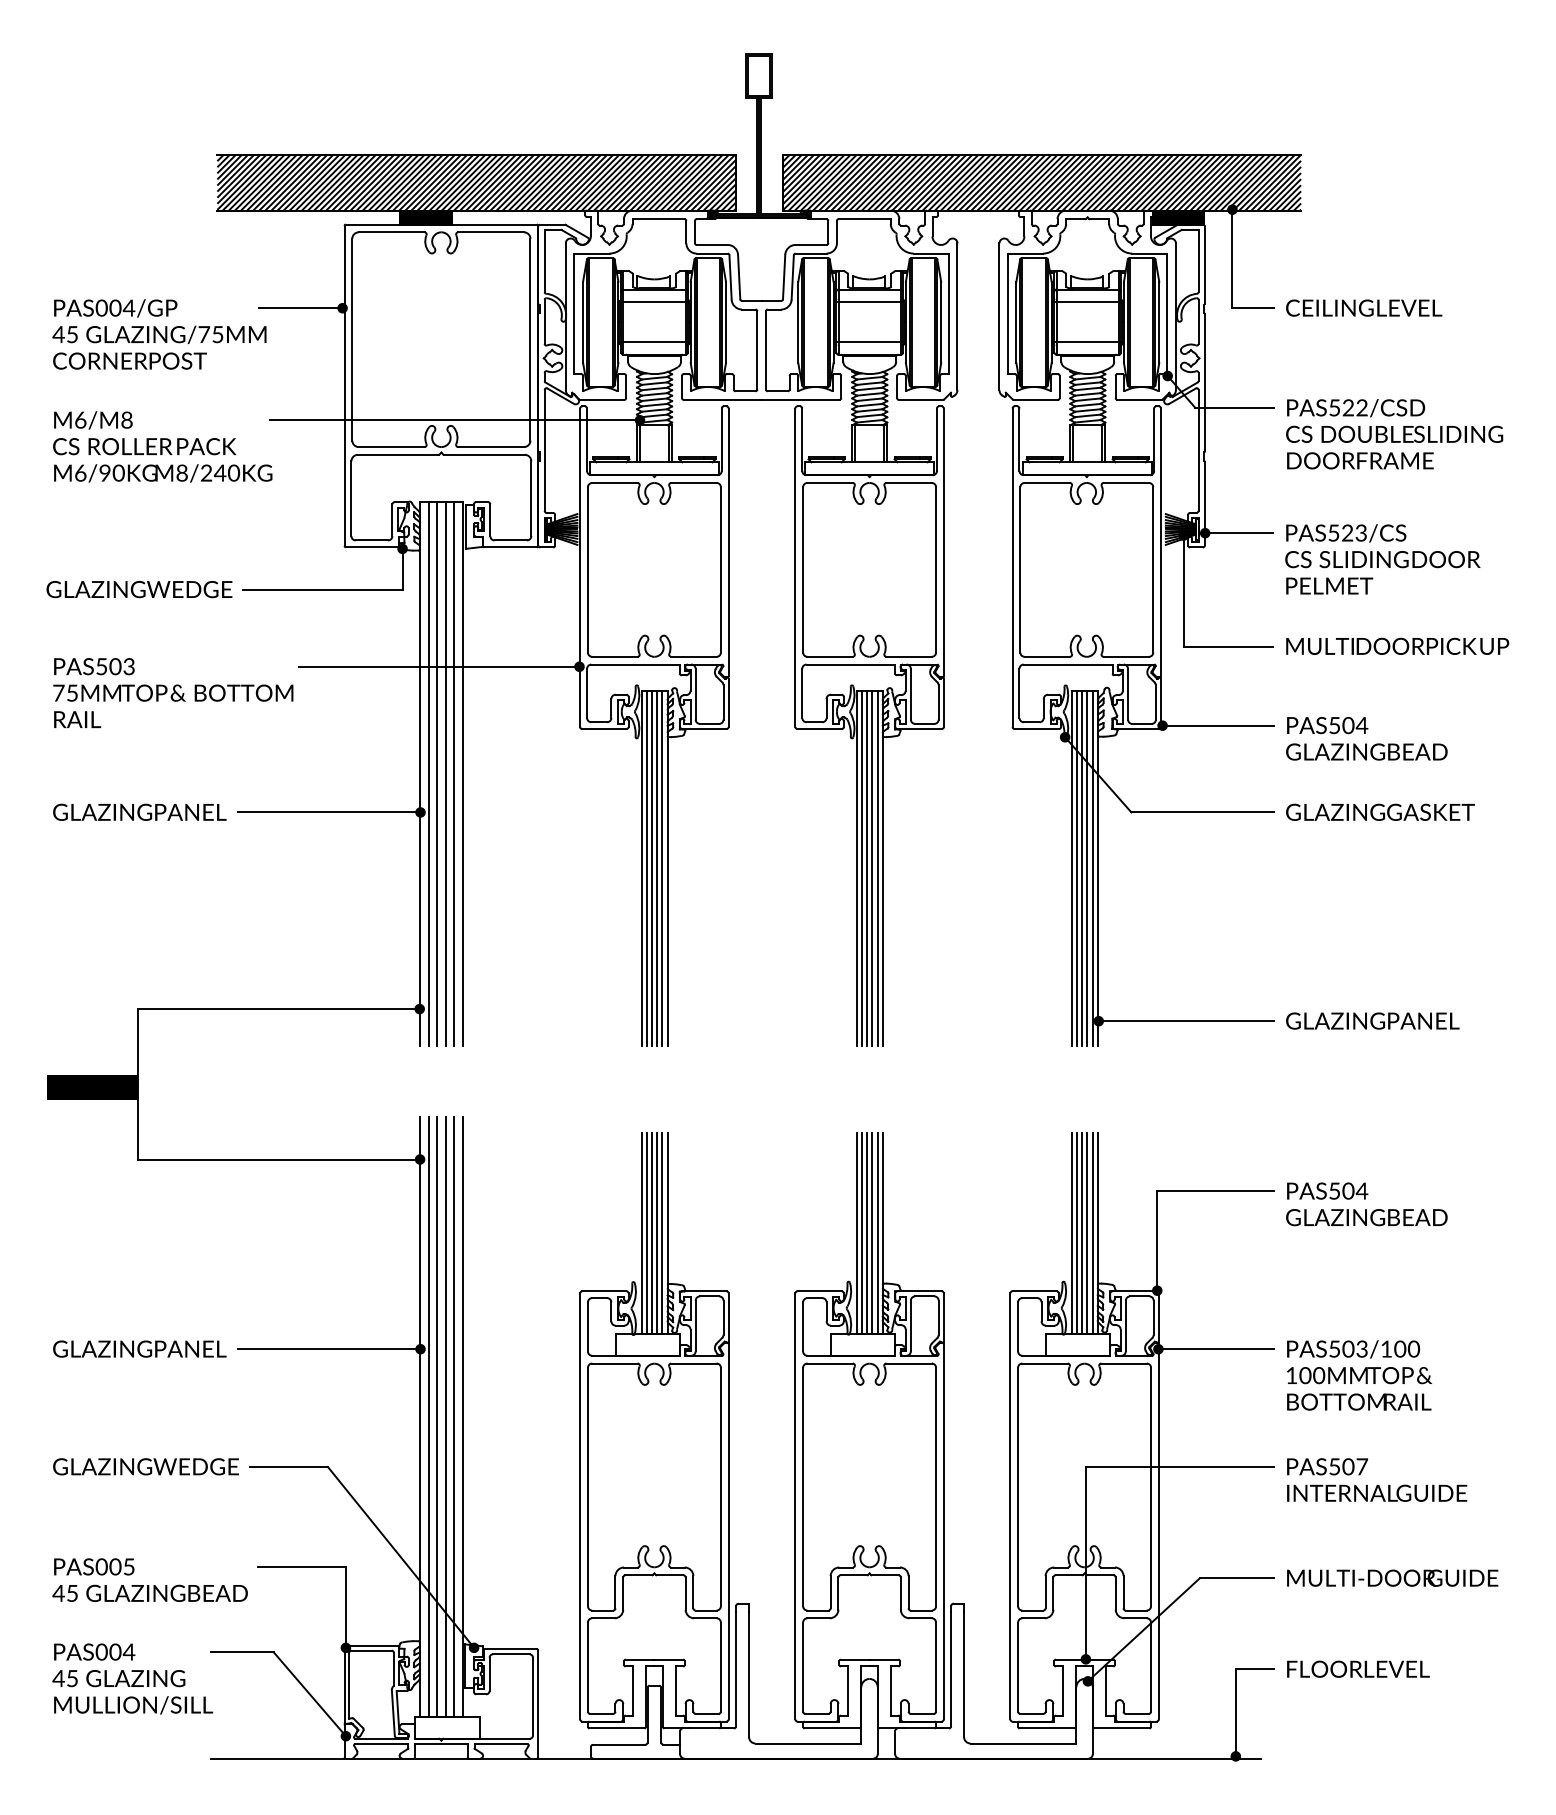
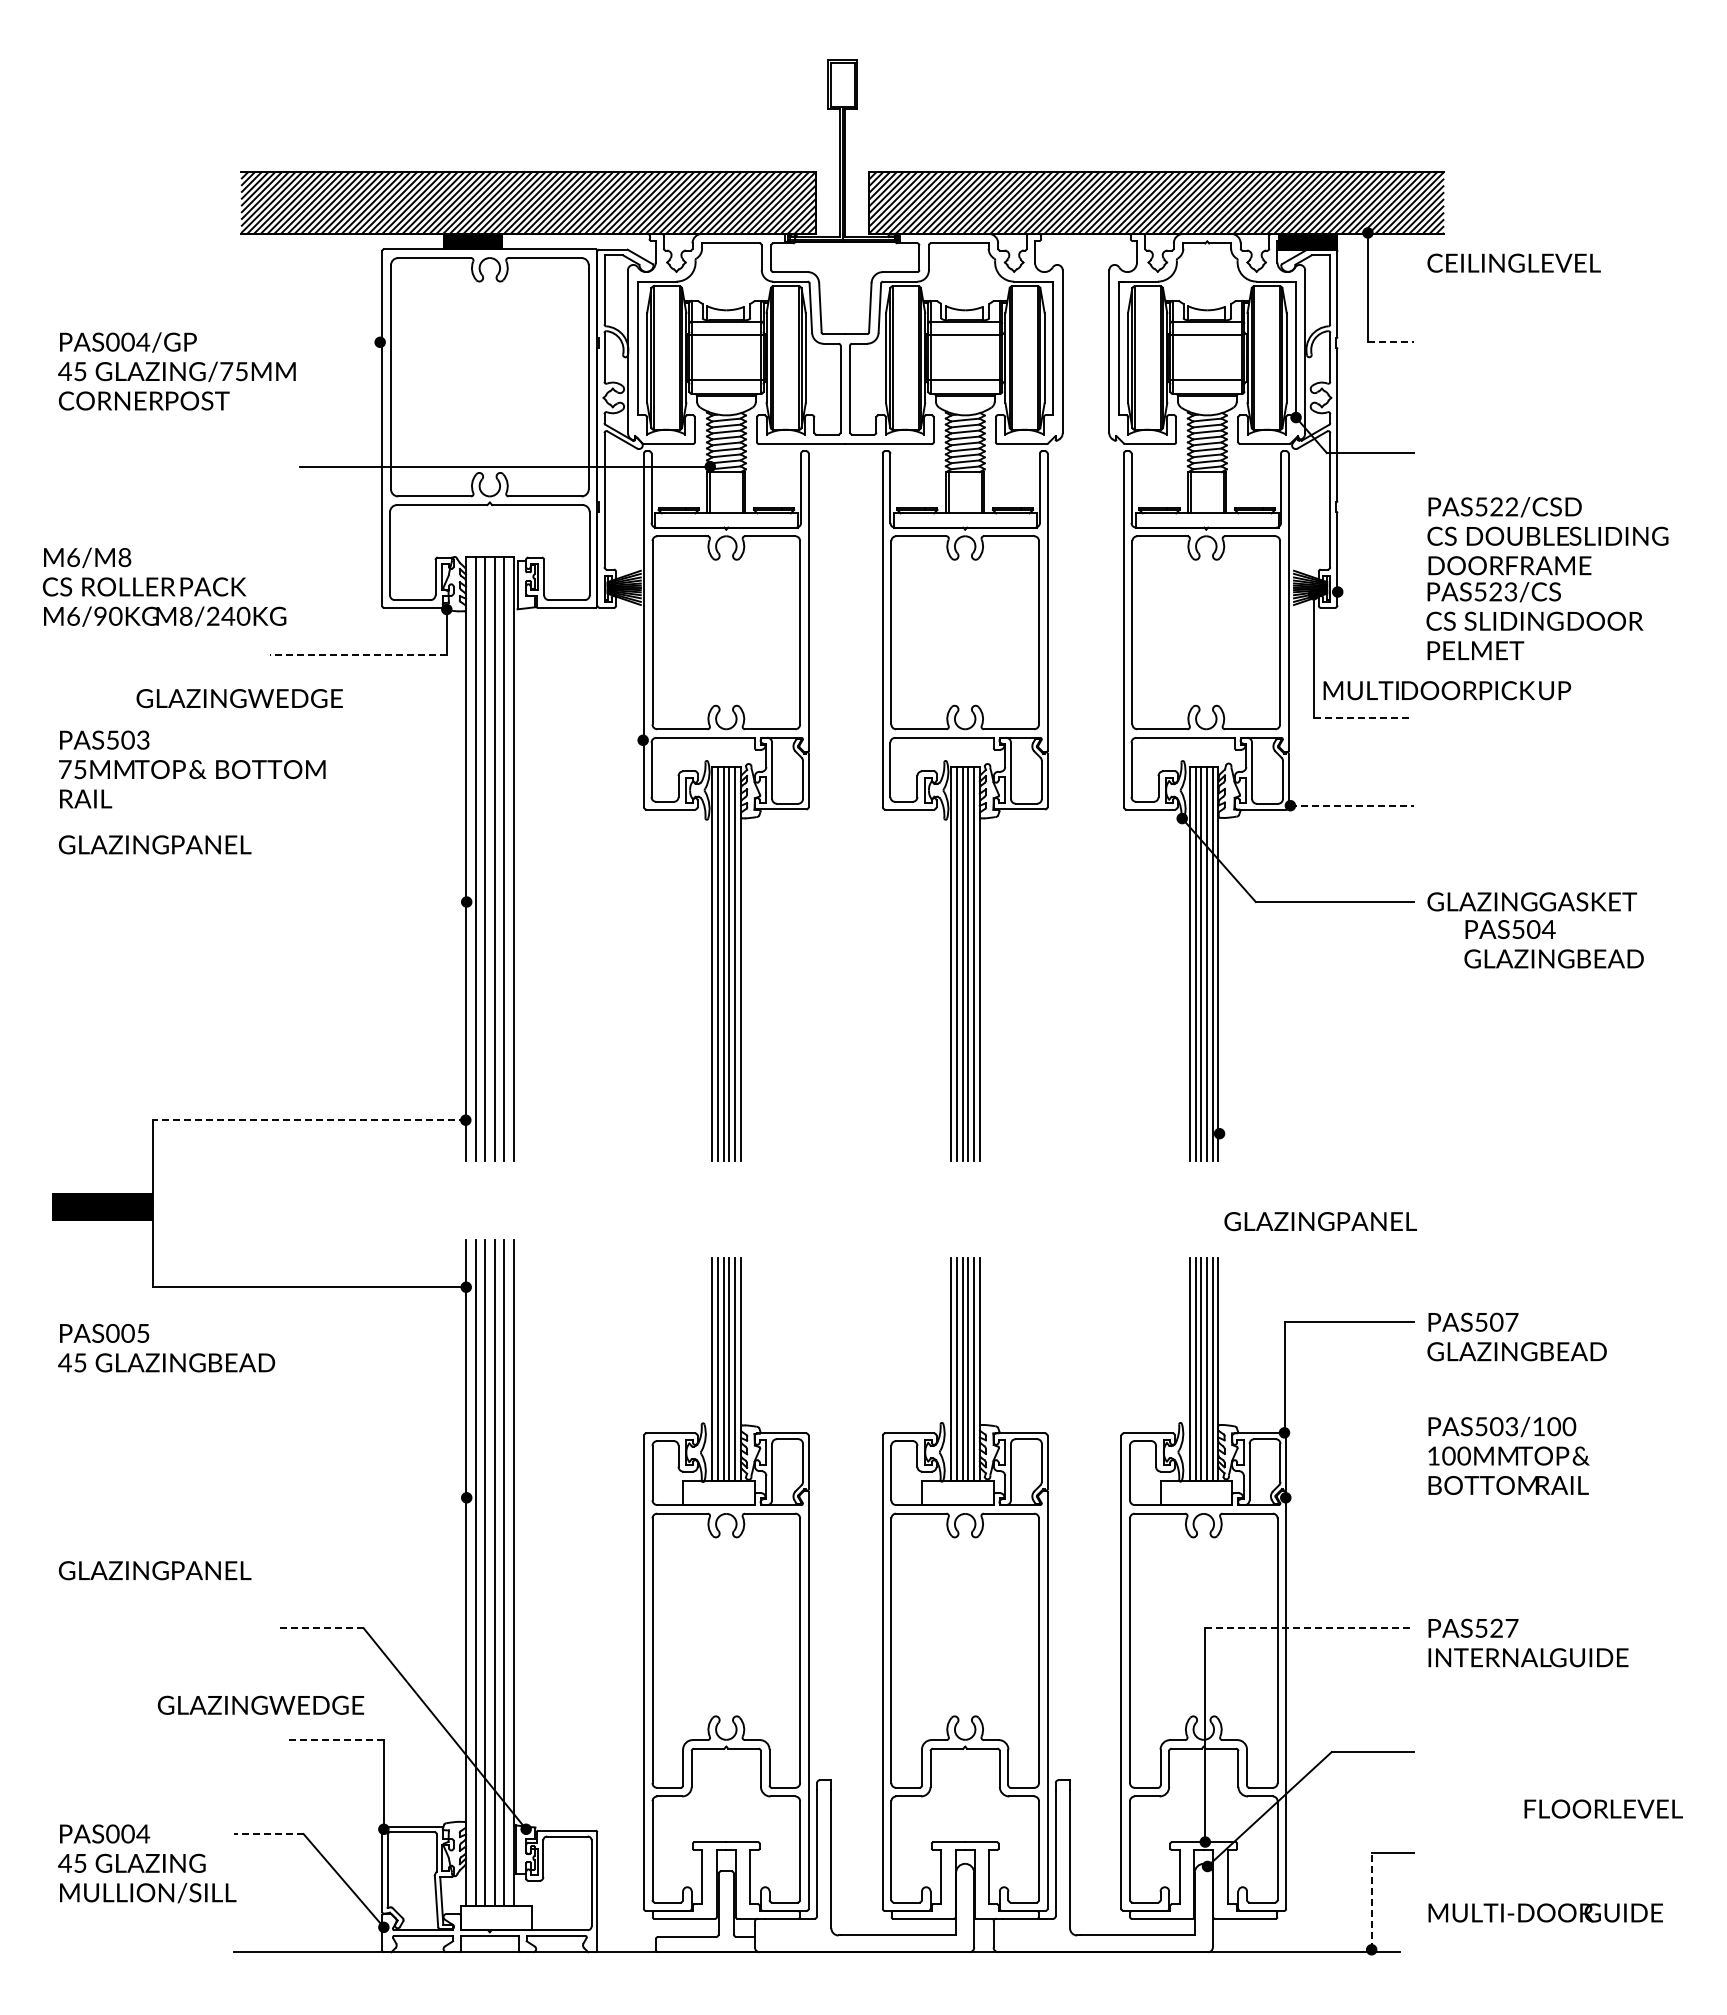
text: (1363, 307) -> (1513, 262), moved
line: (300, 308) -> (333, 342), removed
line: (1253, 308) -> (1391, 342), solid -> dashed
text: (1394, 434) -> (1547, 536), moved
text: (162, 446) -> (164, 586), moved
line: (1239, 533) -> (1375, 592), removed
text: (139, 589) -> (239, 698), moved
line: (322, 589) -> (357, 654), solid -> dashed
line: (1228, 646) -> (1363, 717), solid -> dashed
text: (1397, 646) -> (1447, 690), moved
line: (439, 666) -> (487, 740), removed
line: (1218, 725) -> (1352, 805), solid -> dashed
text: (1366, 739) -> (1553, 944), moved
text: (139, 812) -> (154, 844), moved
line: (329, 812) -> (365, 902), removed
line: (278, 1009) -> (308, 1120), solid -> dashed
line: (1186, 1021) -> (1316, 1133), removed
text: (1372, 1021) -> (1320, 1221), moved
text: (1361, 1191) -> (1511, 1322), PAS504 -> PAS507
text: (139, 1348) -> (154, 1570), moved
line: (329, 1348) -> (365, 1497), removed
line: (1215, 1348) -> (1349, 1497), removed
text: (1359, 1375) -> (1508, 1455), moved
text: (145, 1466) -> (260, 1704), moved
line: (288, 1466) -> (320, 1628), solid -> dashed
line: (1179, 1466) -> (1309, 1628), solid -> dashed
text: (1348, 1466) -> (1496, 1628), PAS507 -> PAS527
line: (302, 1566) -> (335, 1739), solid -> dashed
text: (1392, 1577) -> (1545, 1912), moved
text: (150, 1580) -> (166, 1348), moved
line: (241, 1652) -> (268, 1834), solid -> dashed
text: (1358, 1668) -> (1603, 1808), moved
line: (1235, 1712) -> (1371, 1900), solid -> dashed

